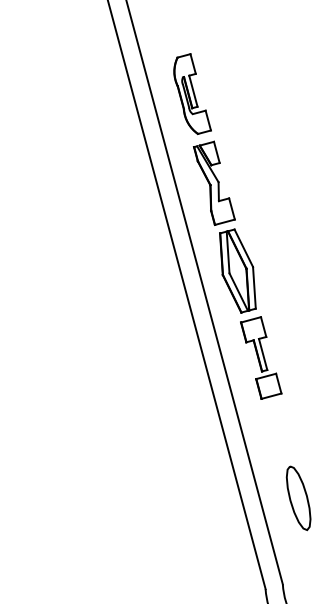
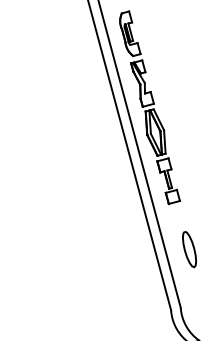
part: (298, 498) -> (189, 249), moved

